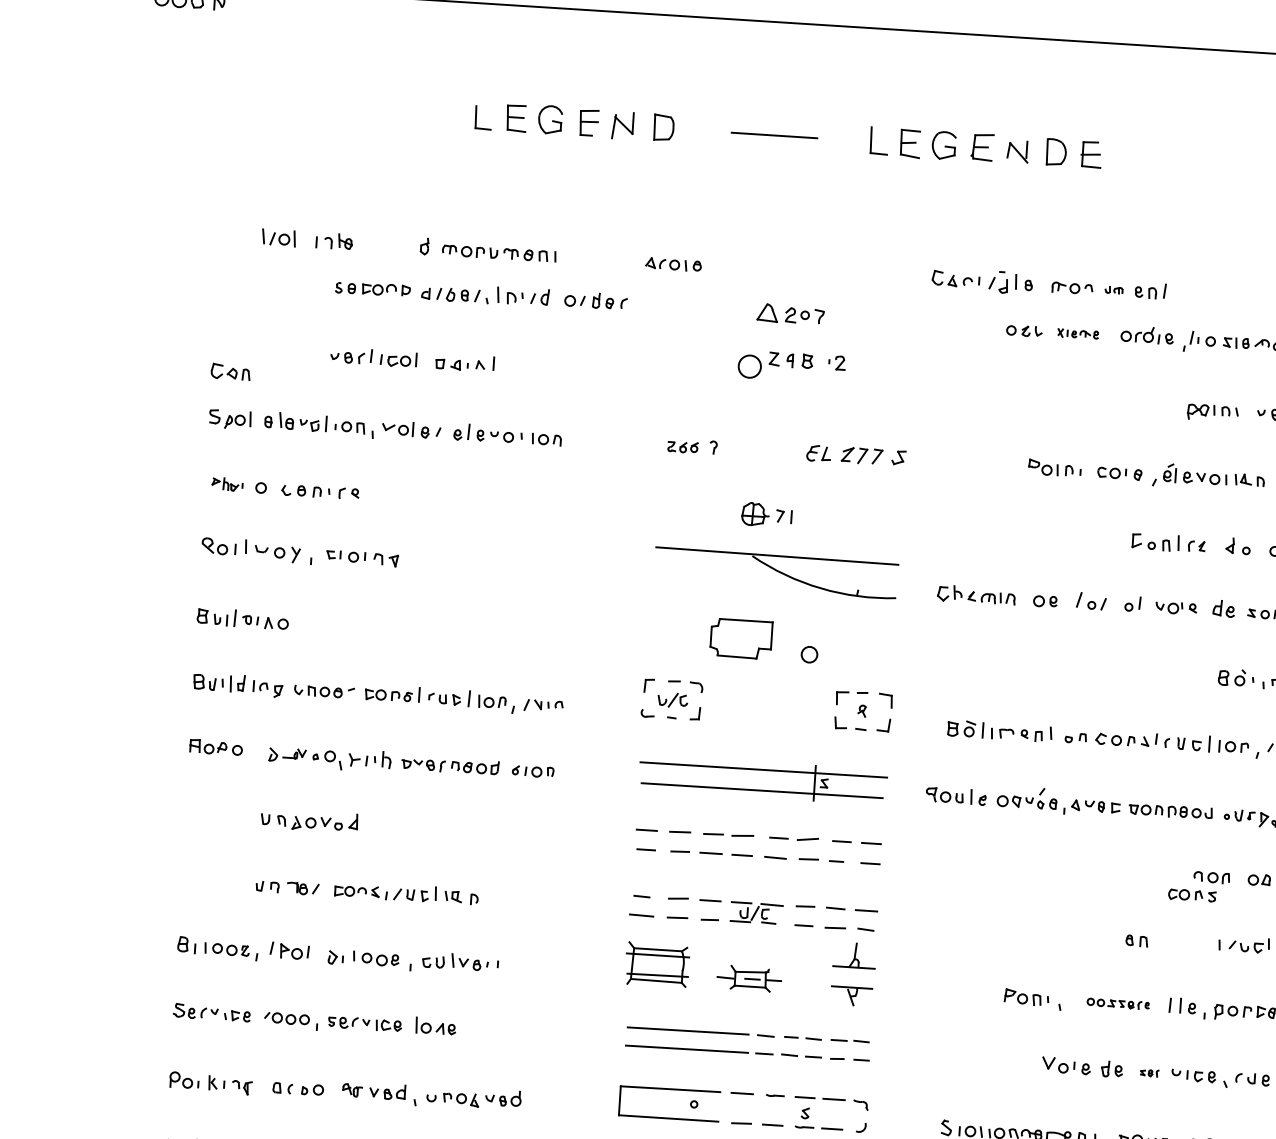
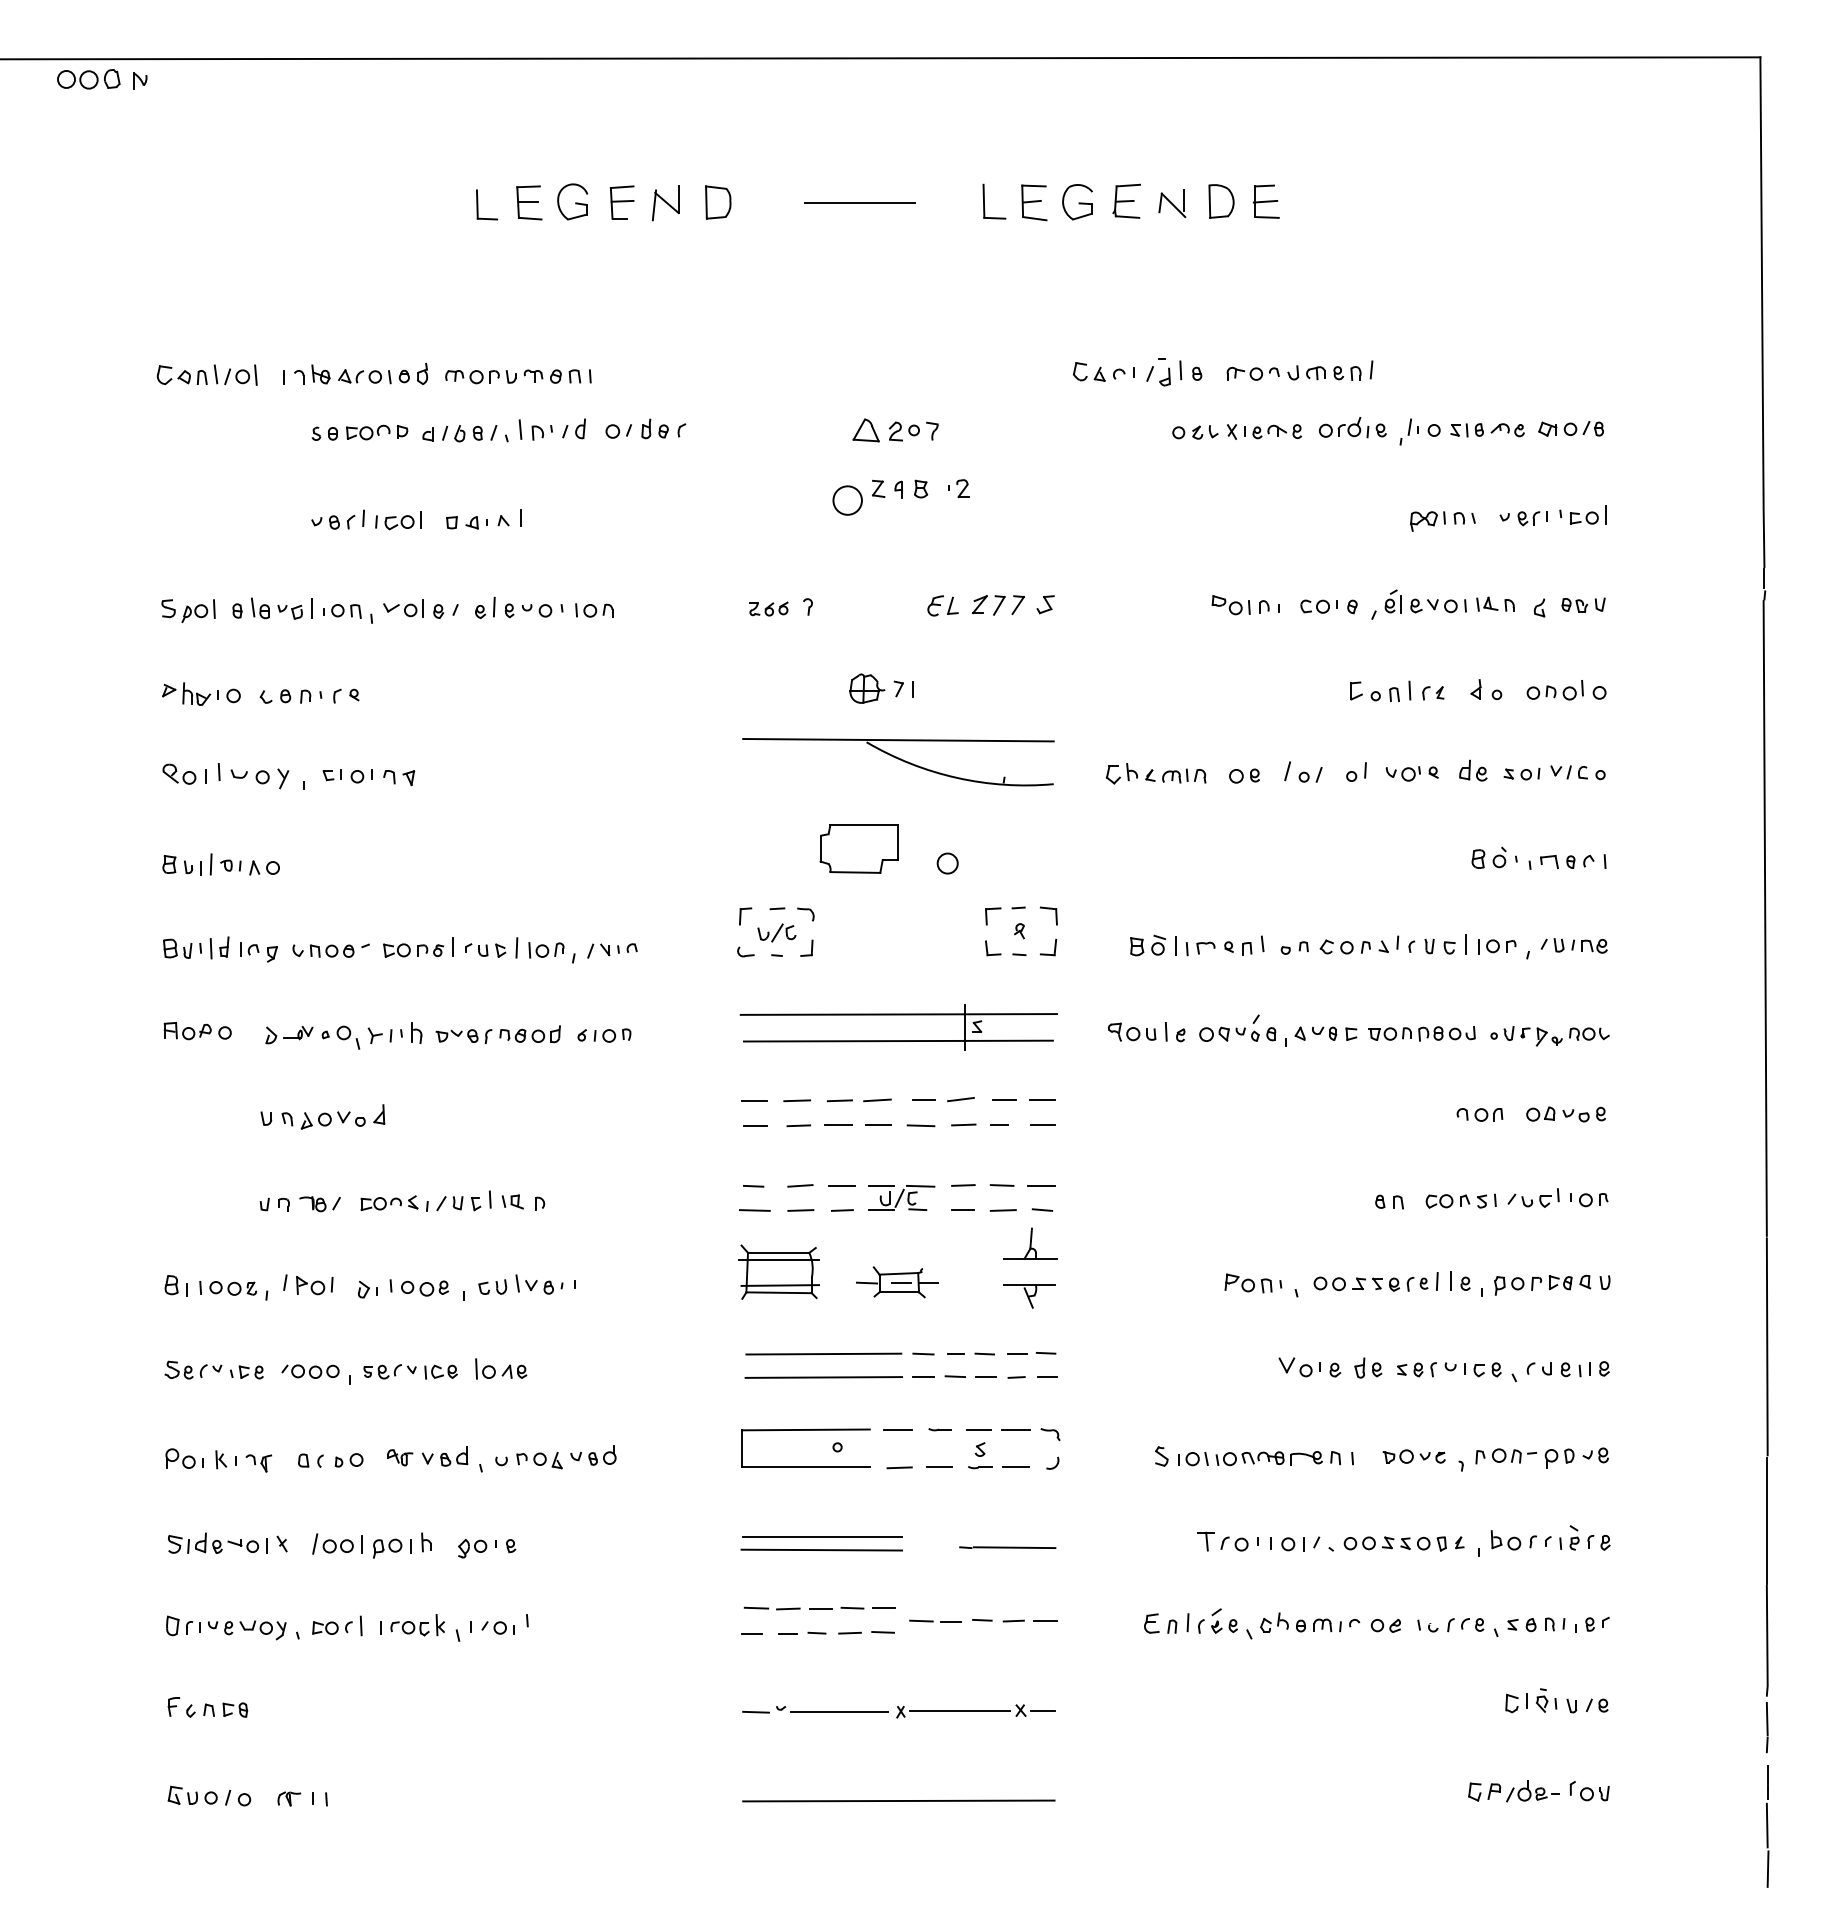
part: (673, 264) -> (373, 376), moved
part: (1114, 289) -> (1306, 372), size x1.67
part: (1078, 333) -> (1264, 431), size x1.43
part: (230, 372) -> (181, 375), moved
part: (227, 483) -> (190, 693), size x1.43
part: (1191, 895) -> (1455, 1201), moved
part: (1118, 1003) -> (1370, 1283), size x1.43
part: (1149, 1072) -> (1416, 1369), size x1.67

